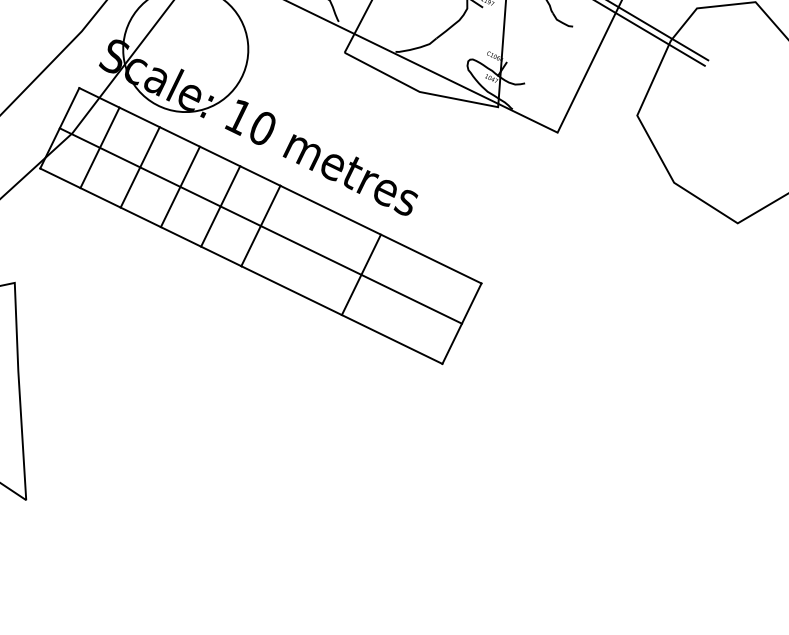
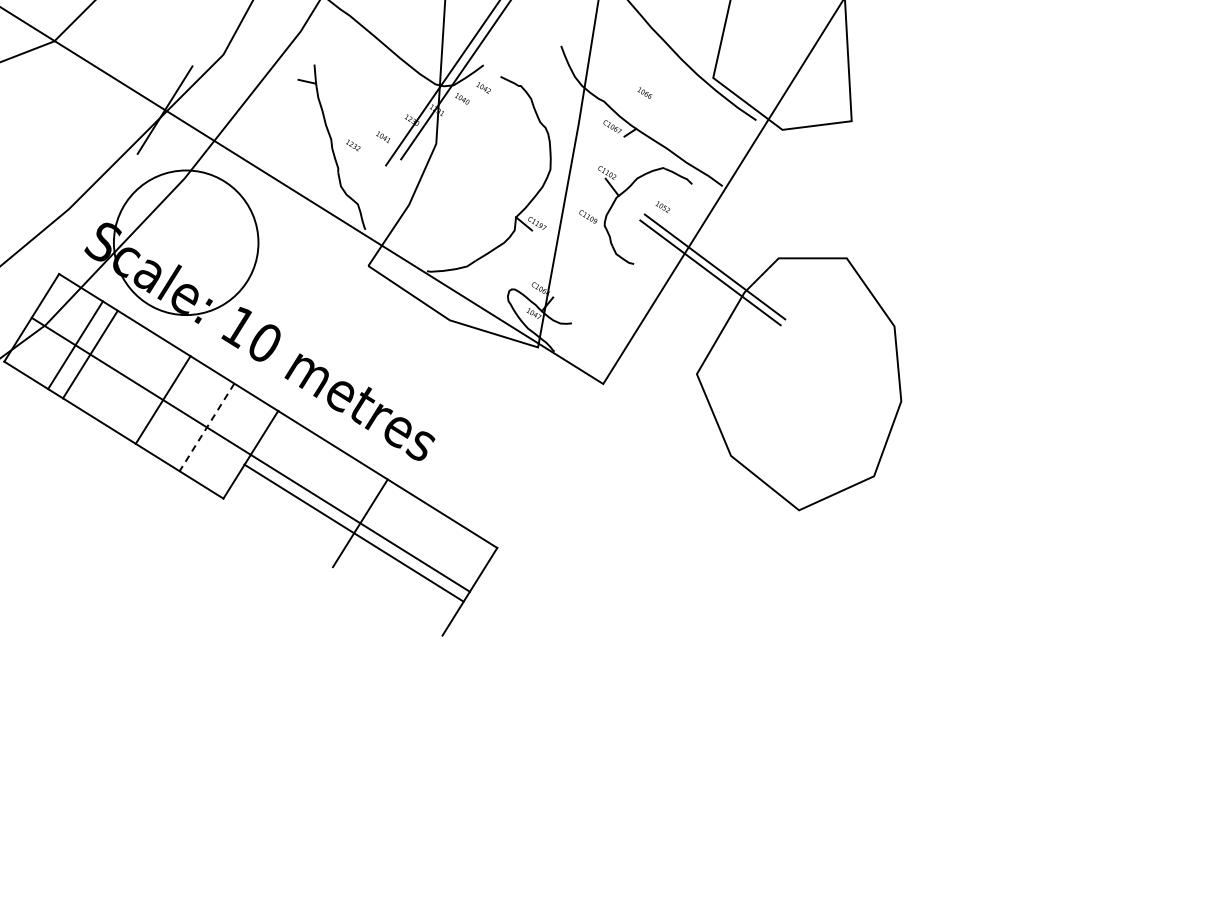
line: (139, 167) -> (89, 354), moved
line: (221, 206) -> (207, 427), solid -> dashed
line: (341, 314) -> (353, 532), moved

